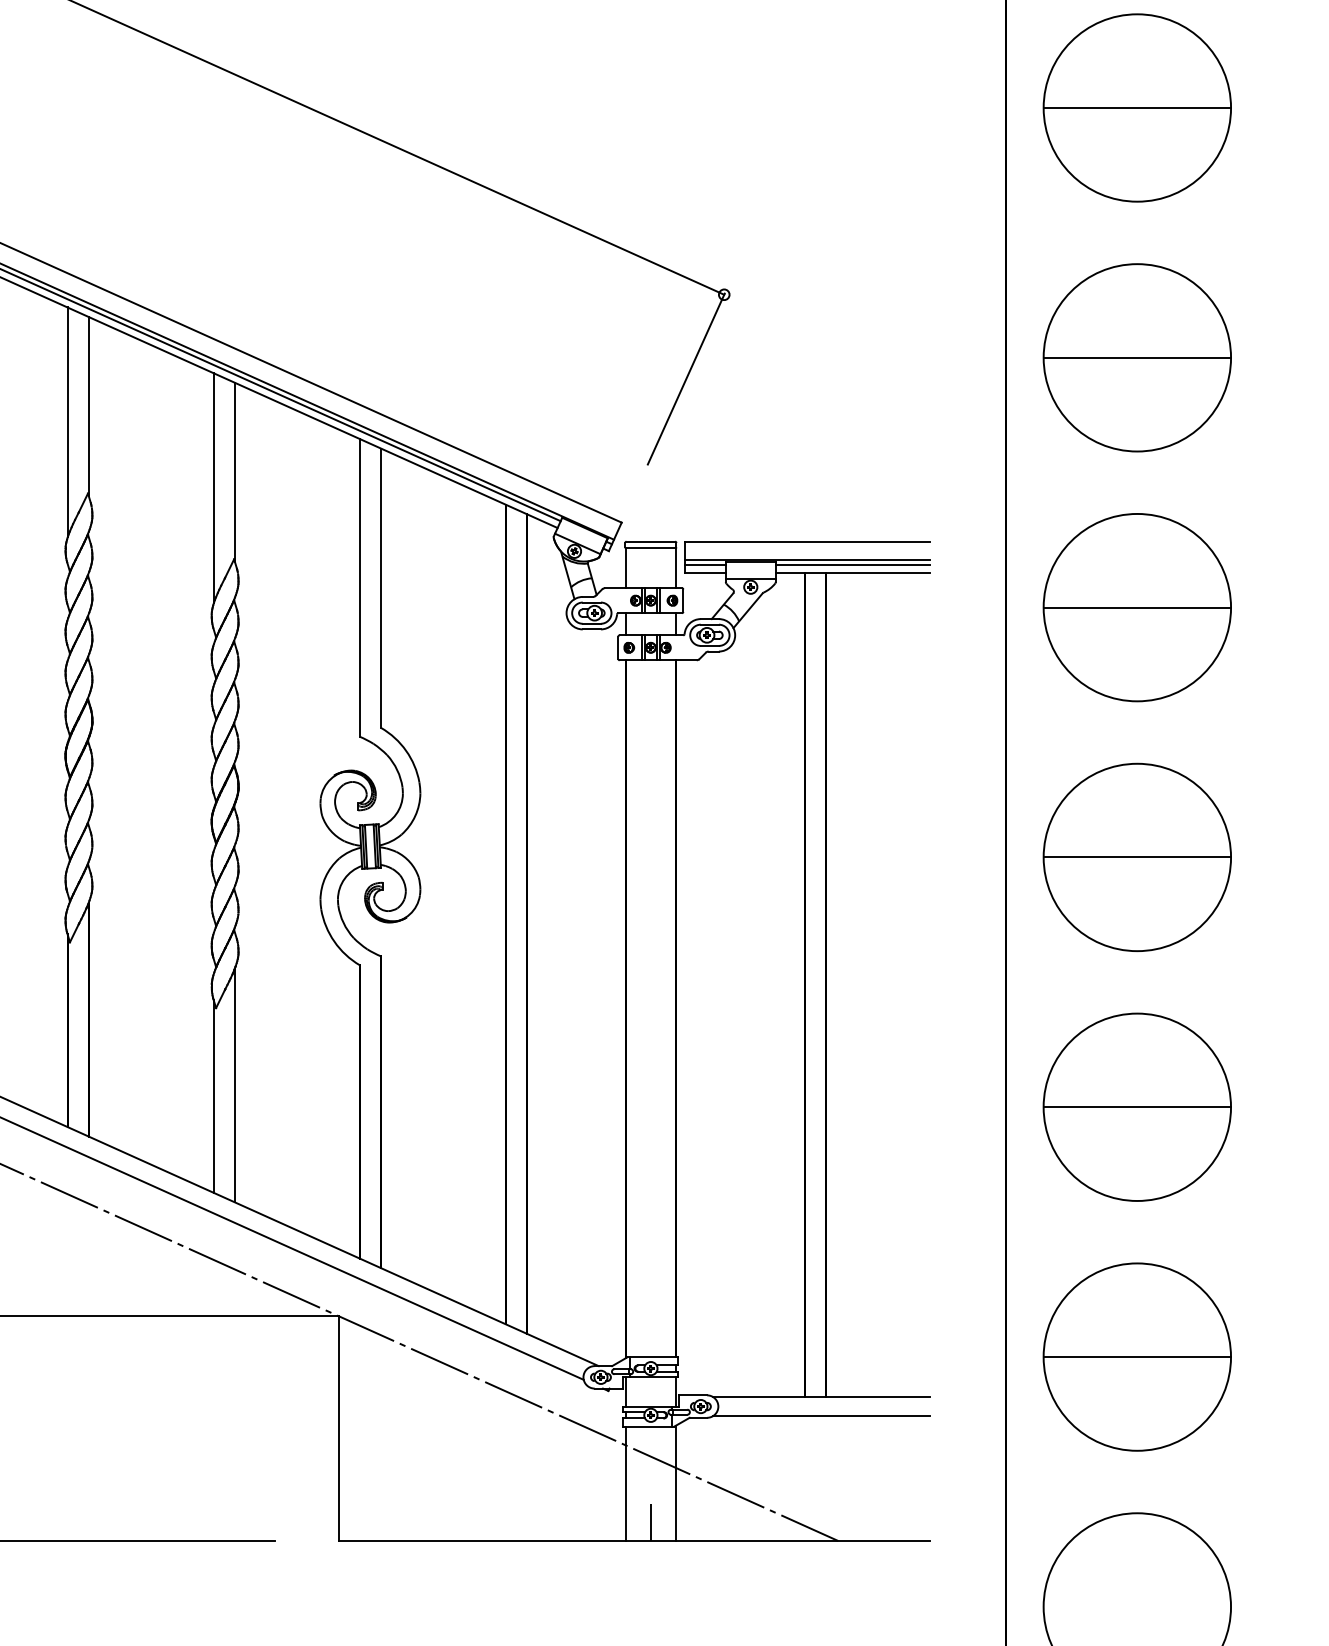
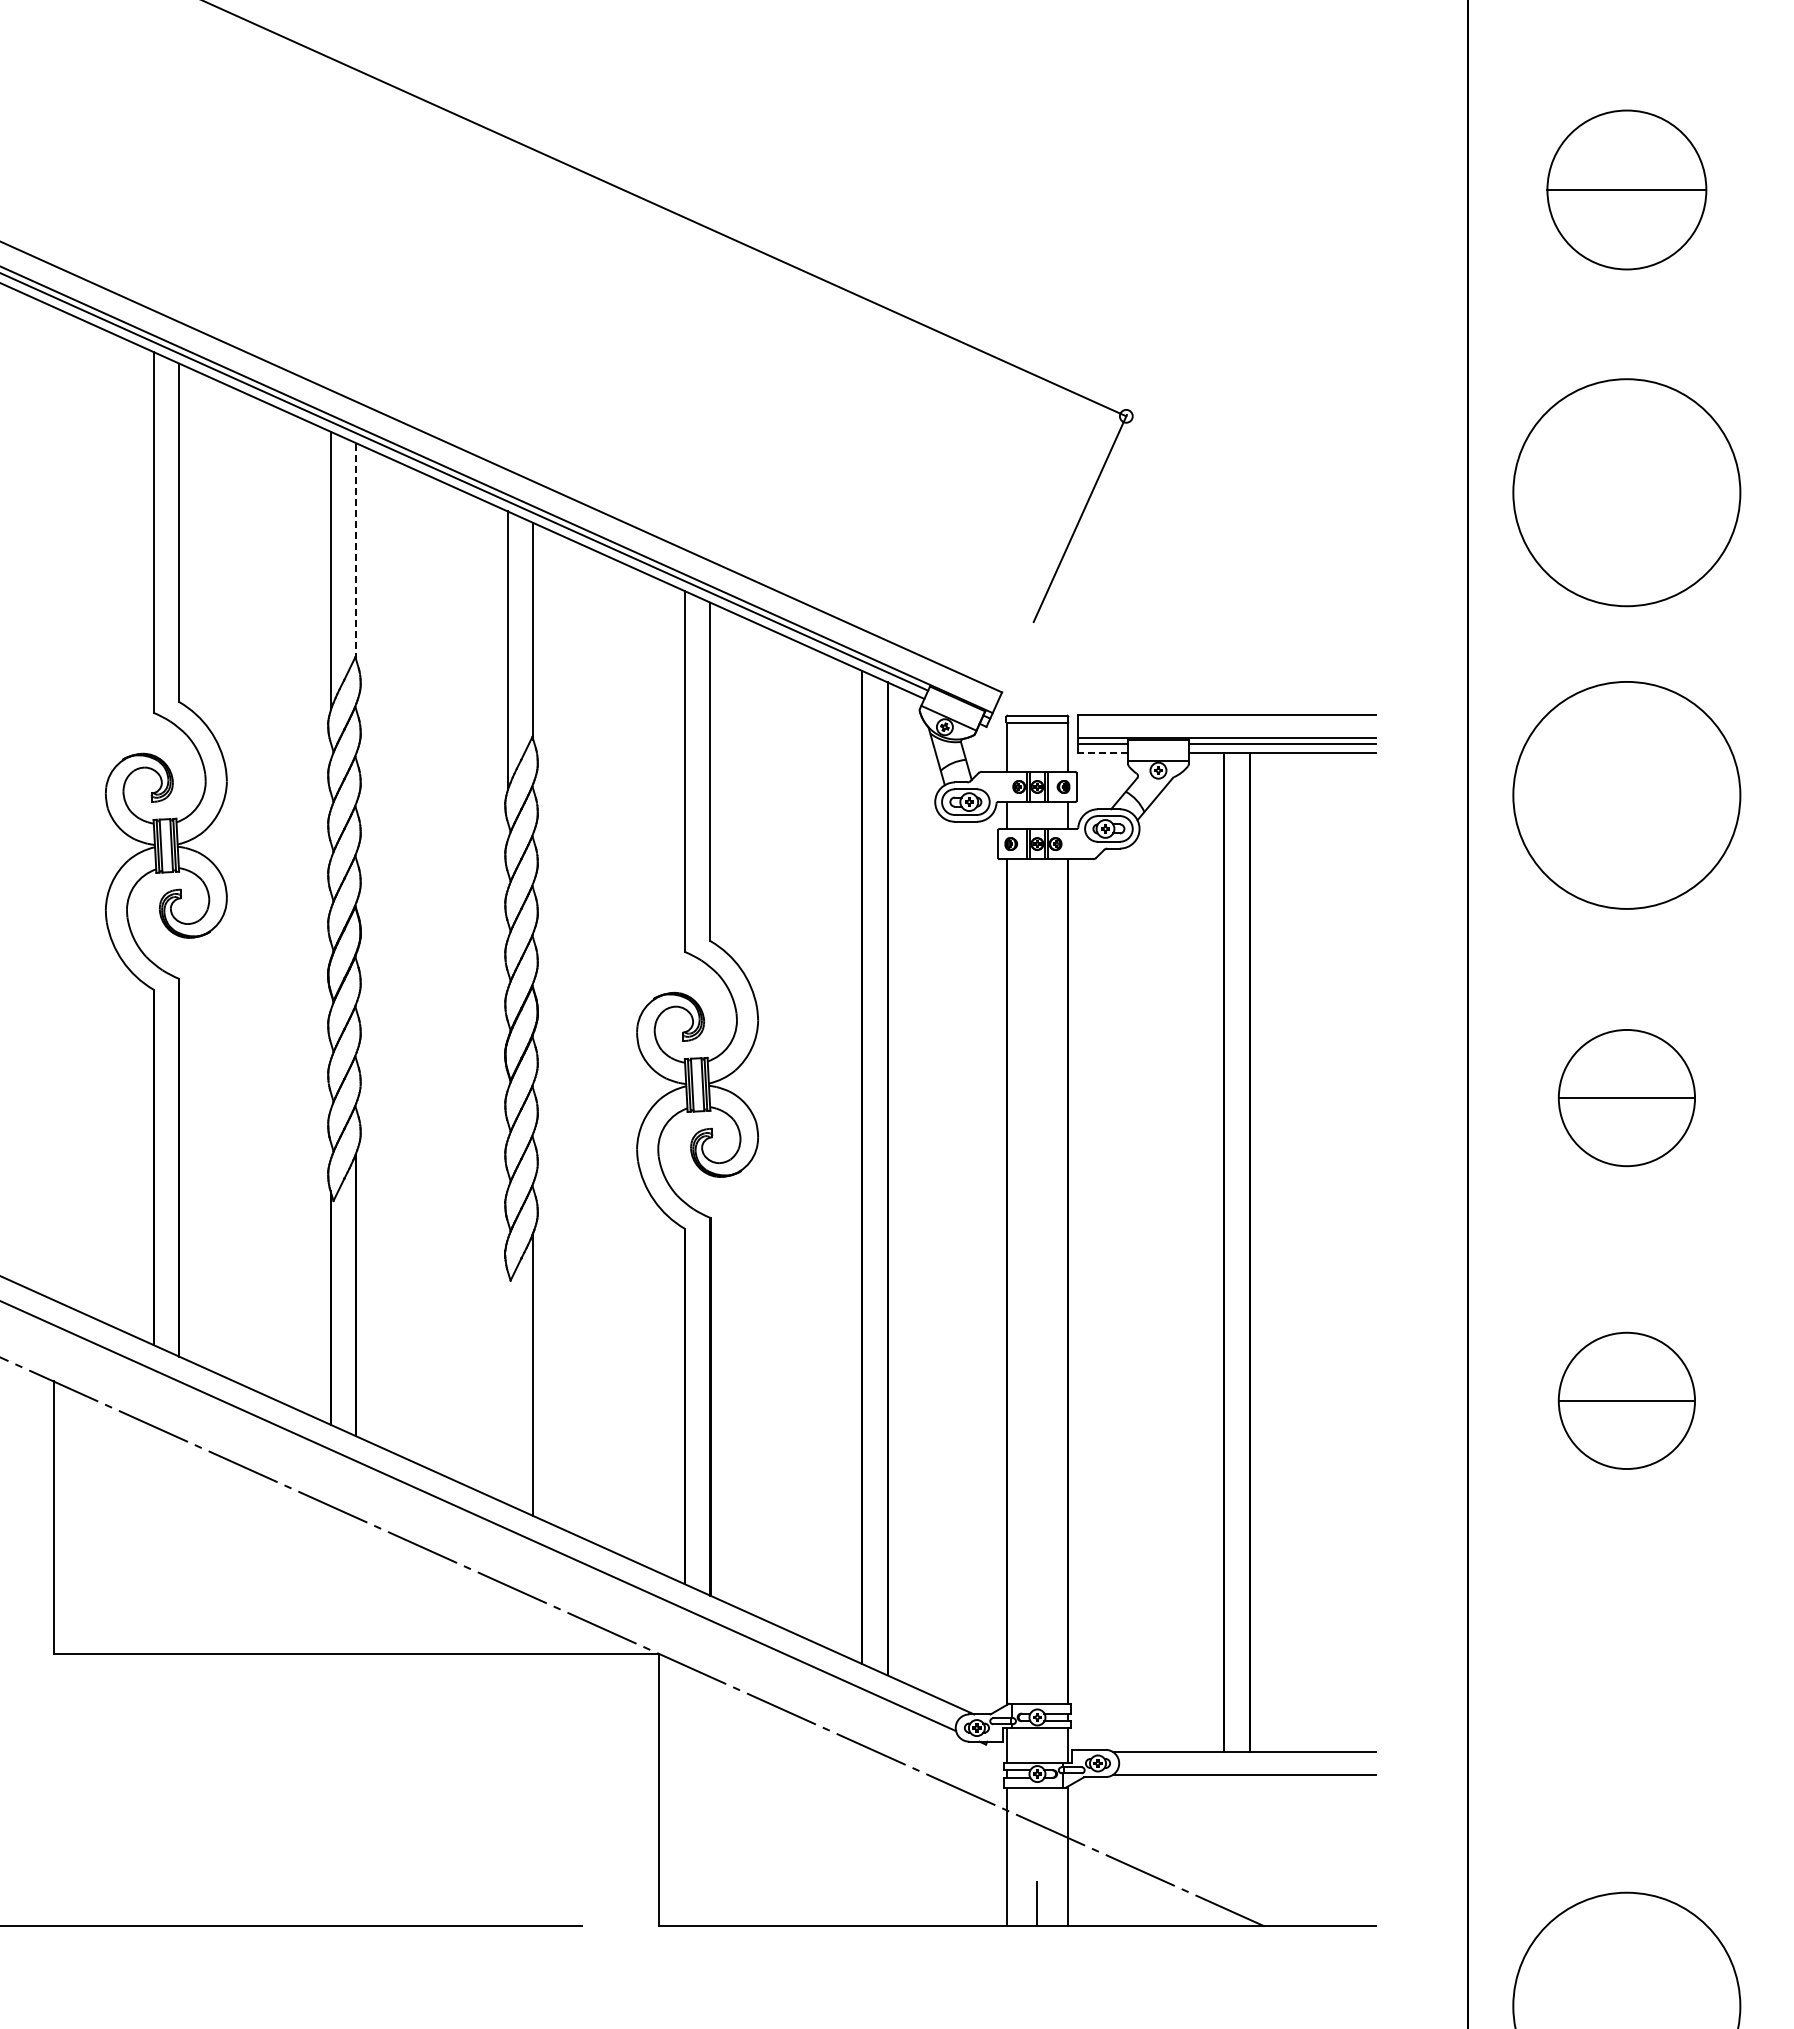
part: (1137, 107) -> (1626, 189), size x0.7
line: (1137, 357) -> (1626, 492), removed
line: (88, 406) -> (356, 551), solid -> dashed
line: (705, 573) -> (1103, 753), solid -> dashed
line: (1137, 607) -> (1626, 795), removed
part: (1137, 856) -> (1626, 1097), size x0.6
line: (213, 1096) -> (507, 1387), removed
part: (1137, 1107) -> (1626, 1400), size x0.6
part: (1137, 1357) -> (1626, 1703), removed

